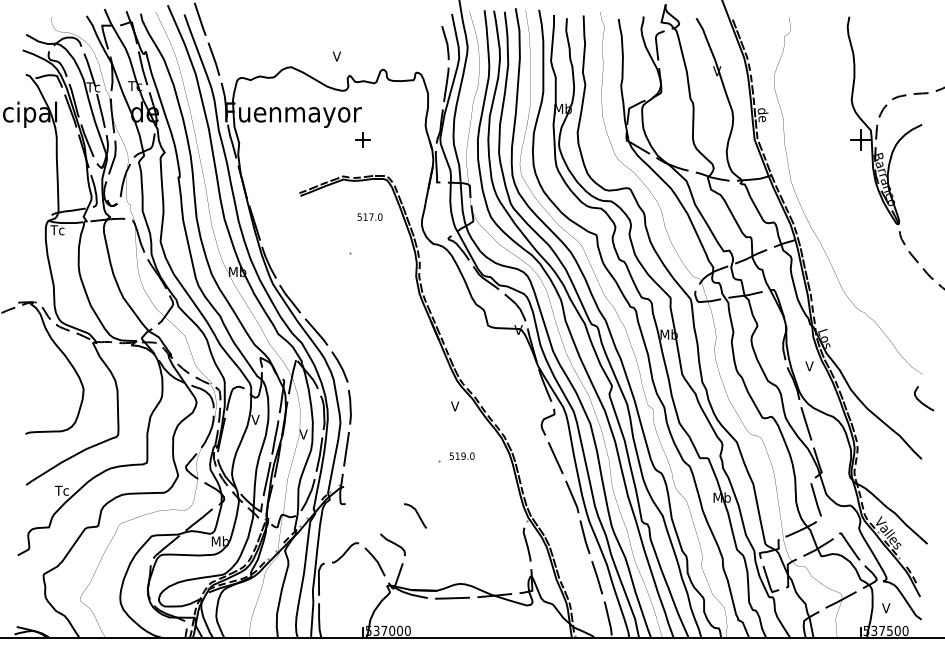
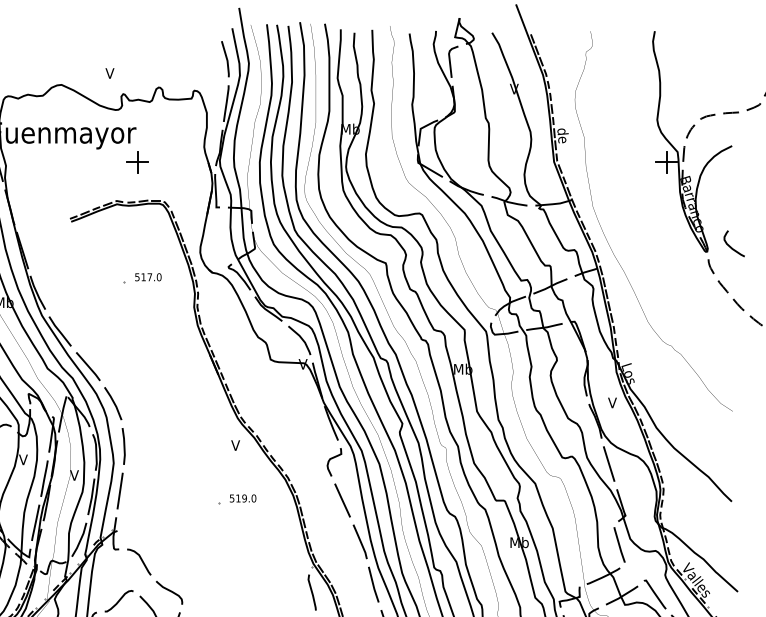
part: (362, 139) -> (137, 161), size x1.43
text: (369, 216) -> (147, 276), moved
curve: (921, 401) -> (731, 246), moved
curve: (417, 515) -> (141, 561), moved

